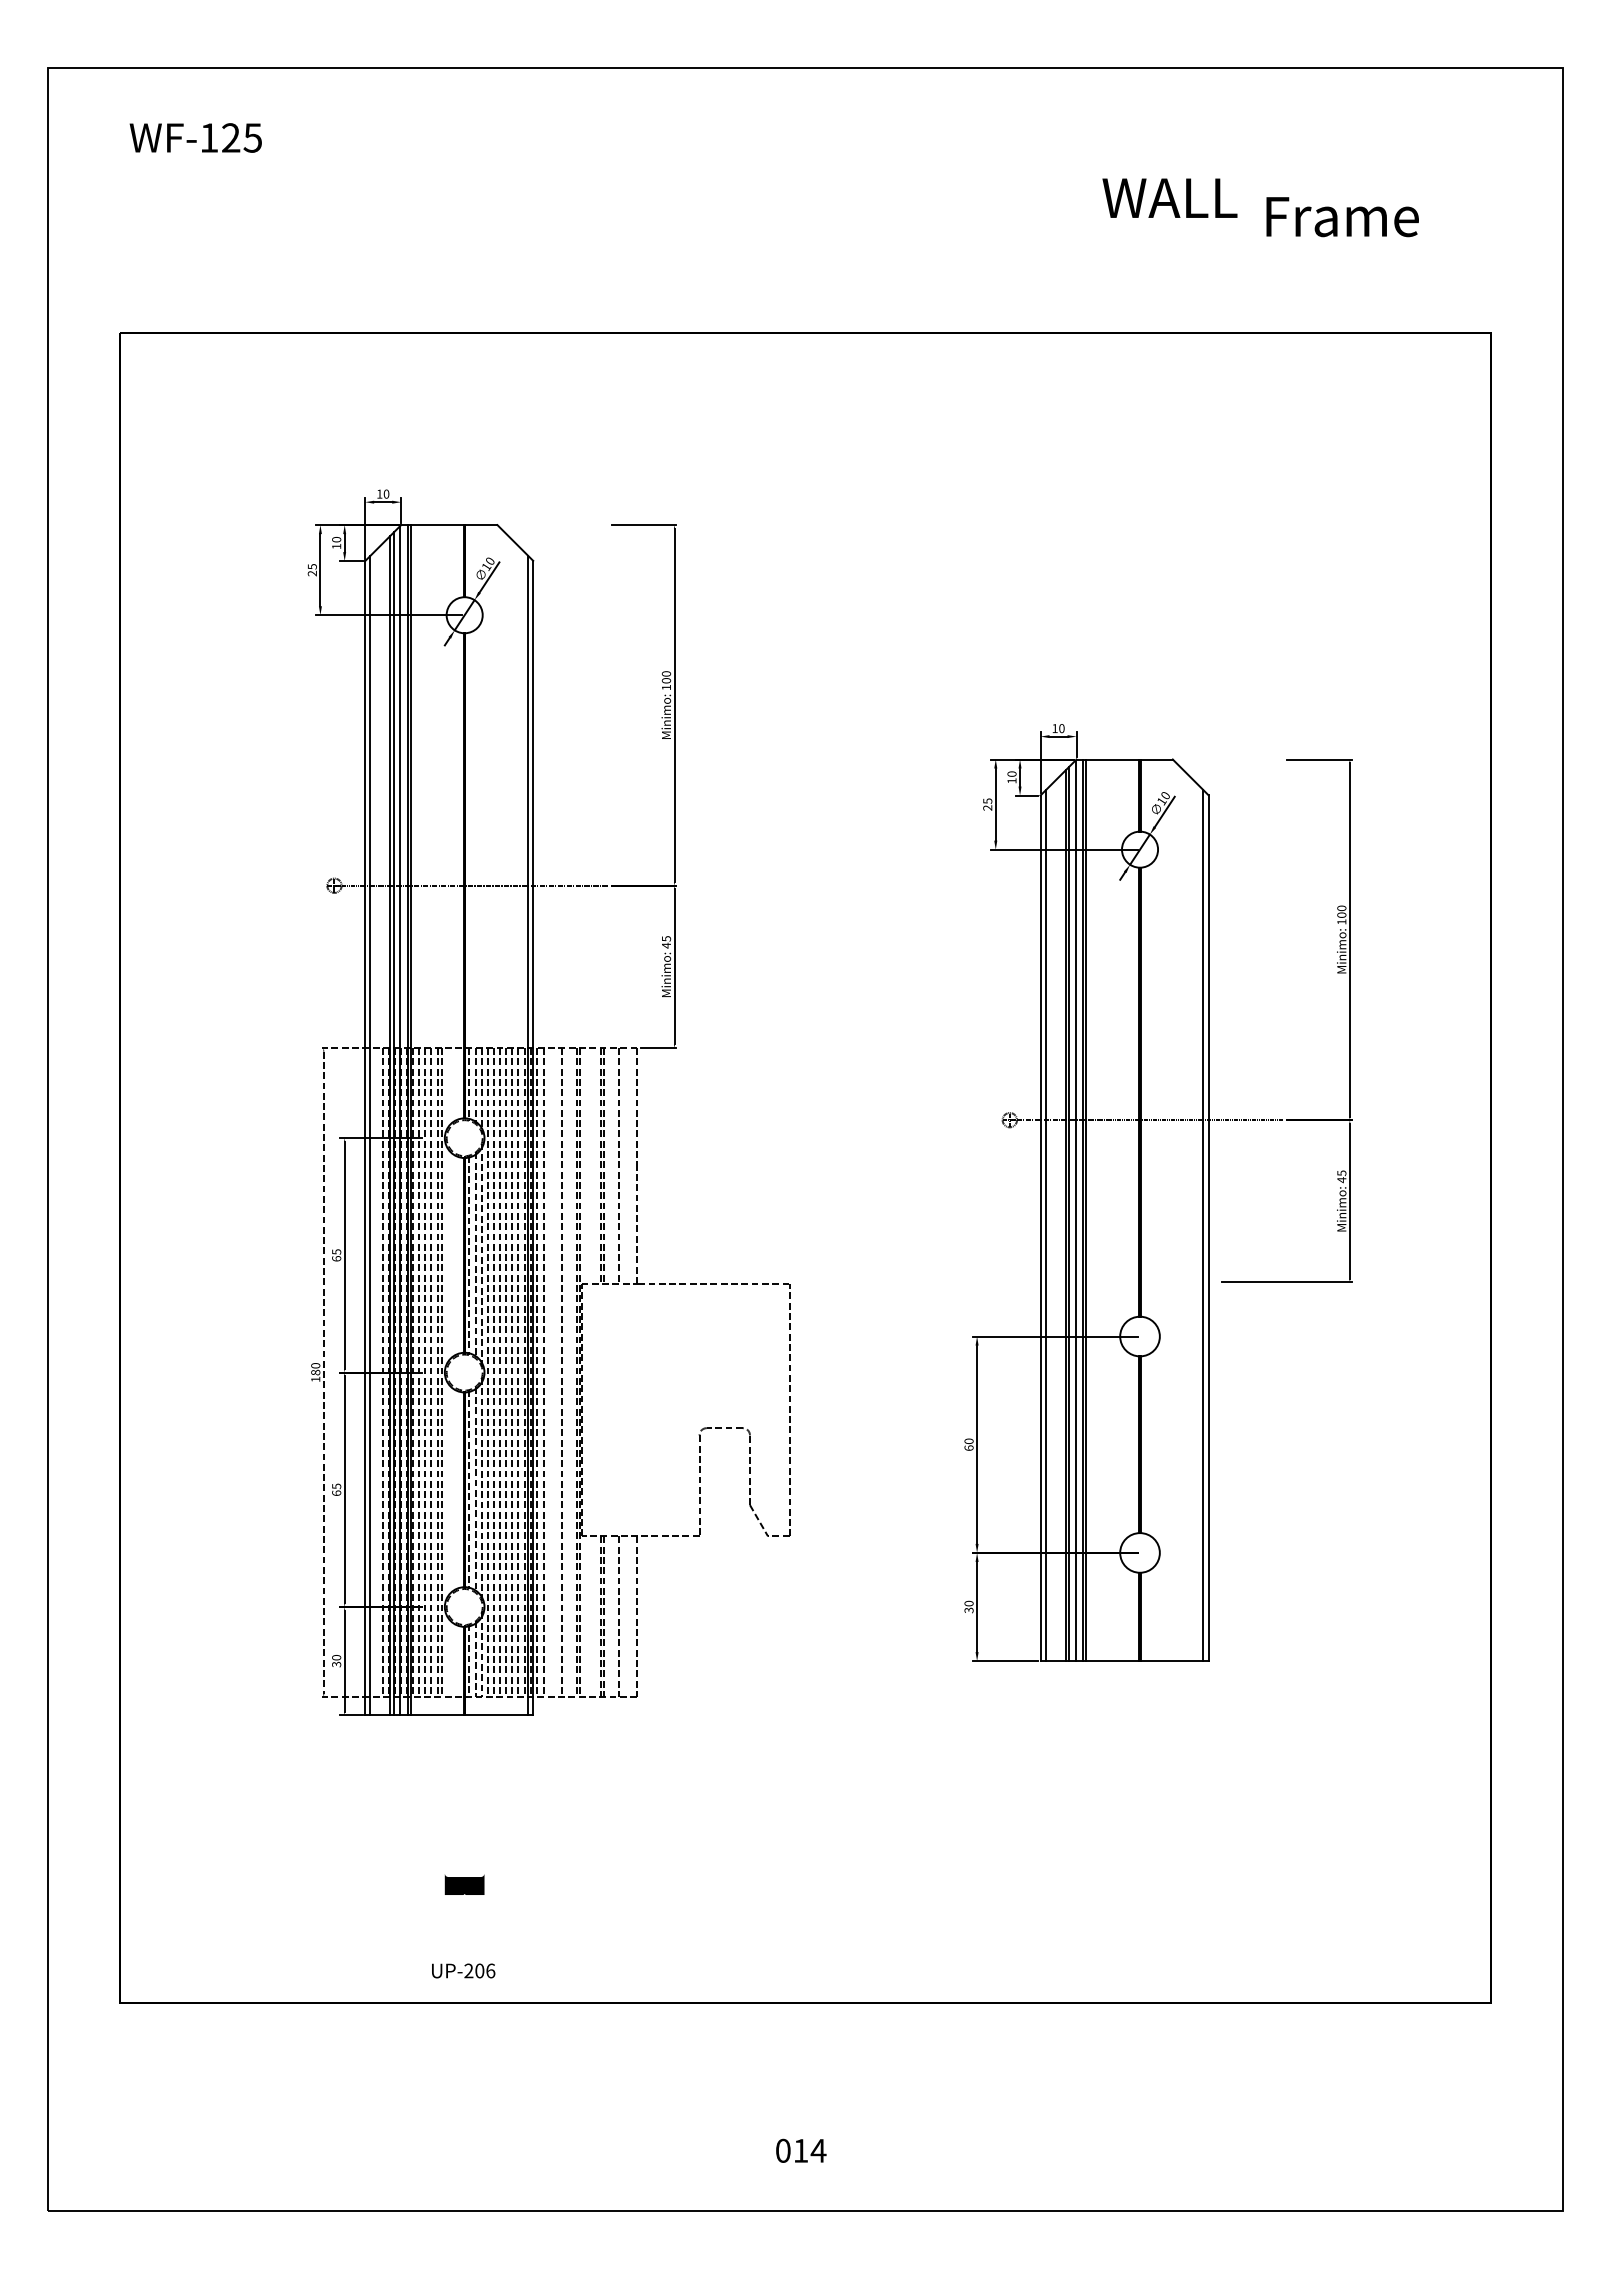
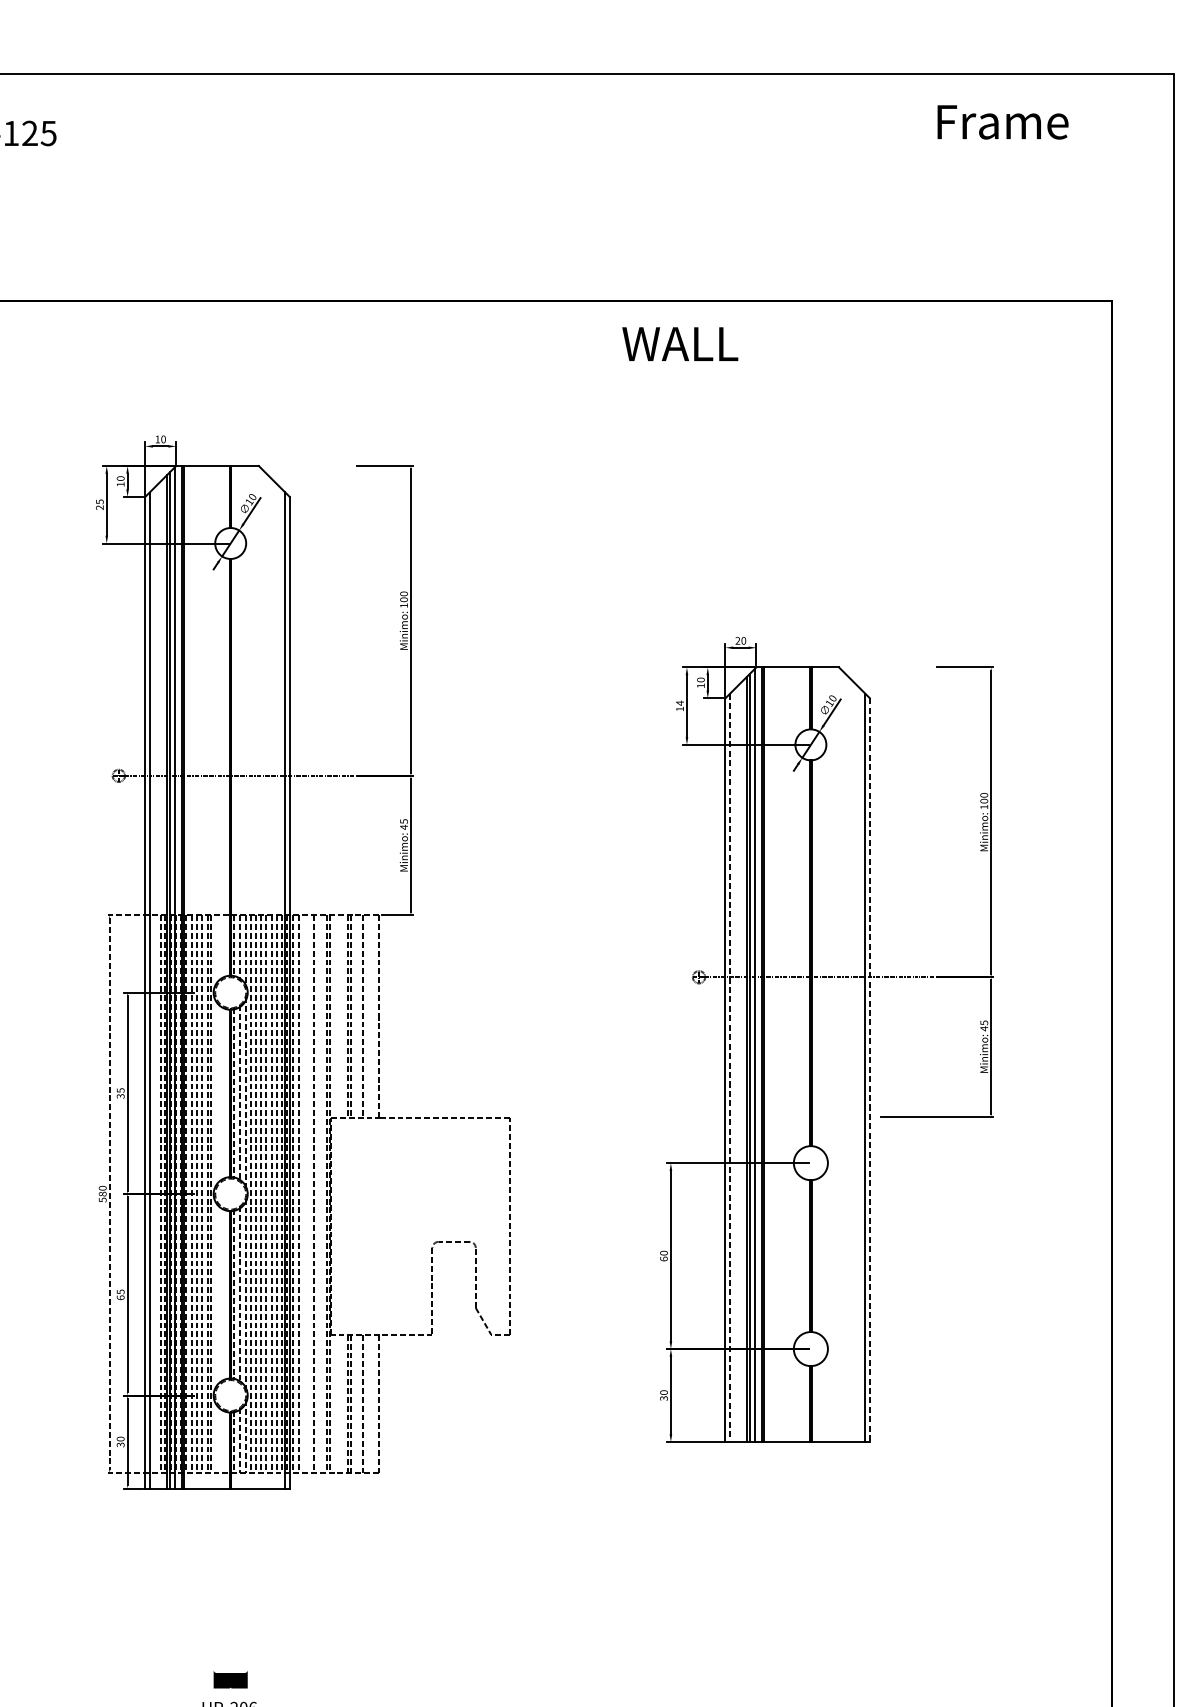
text: (1169, 197) -> (679, 343), moved
text: (1342, 217) -> (1002, 122), moved
text: (1054, 728) -> (737, 640), 10 -> 20
text: (987, 804) -> (679, 706), 25 -> 14
line: (1045, 1226) -> (729, 1068), solid -> dashed
line: (1208, 1228) -> (869, 1070), solid -> dashed
text: (336, 1258) -> (120, 1096), 65 -> 35
text: (315, 1379) -> (102, 1200), 180 -> 580
part: (464, 1884) -> (230, 1679), moved

